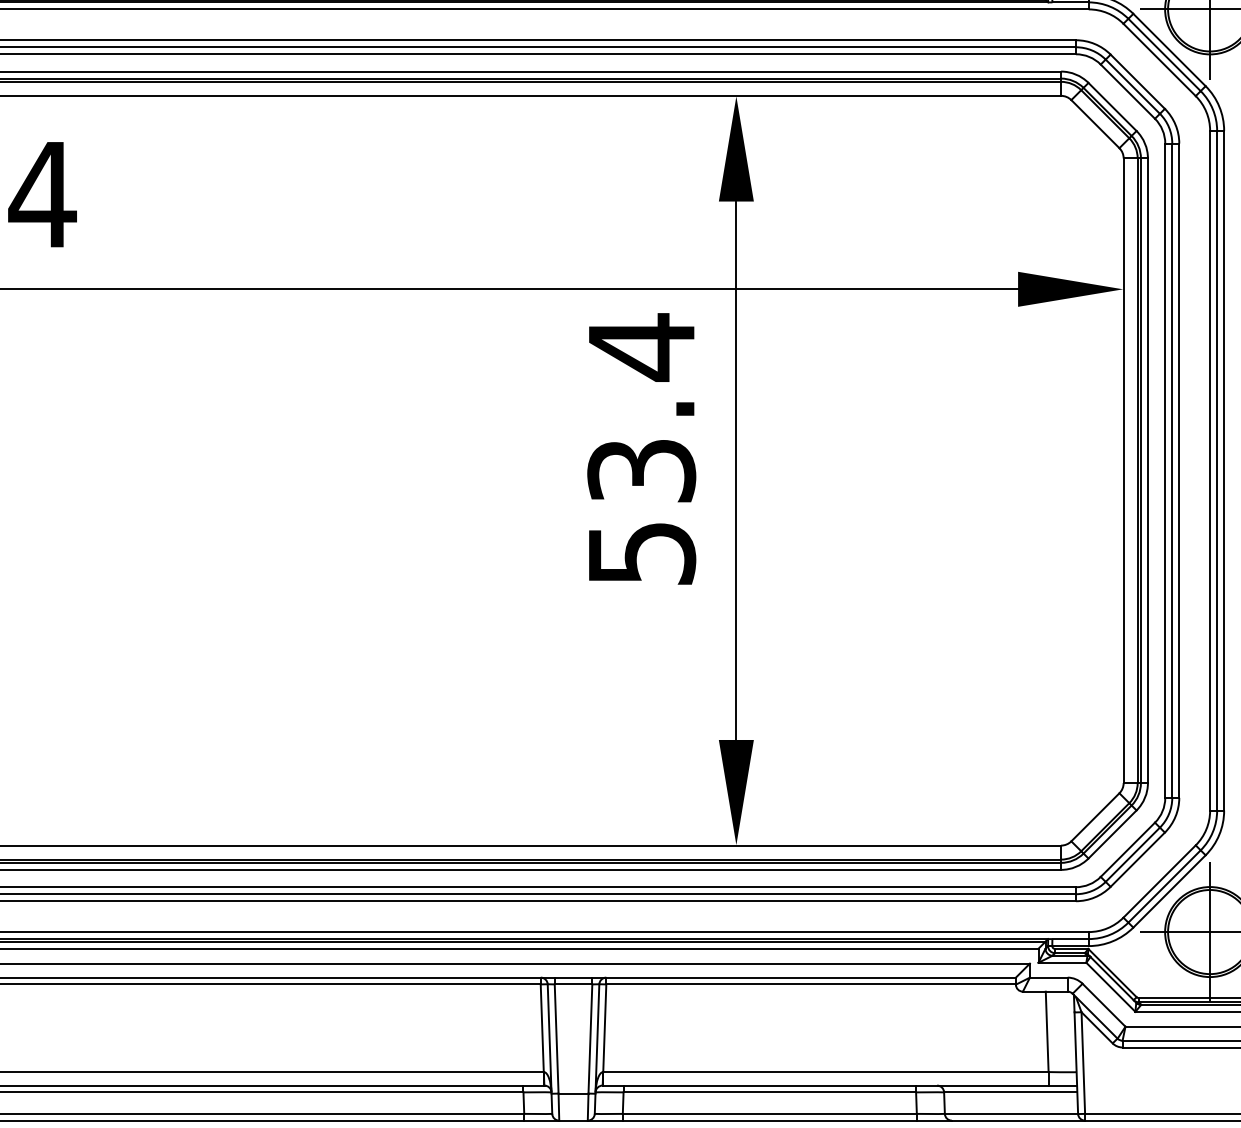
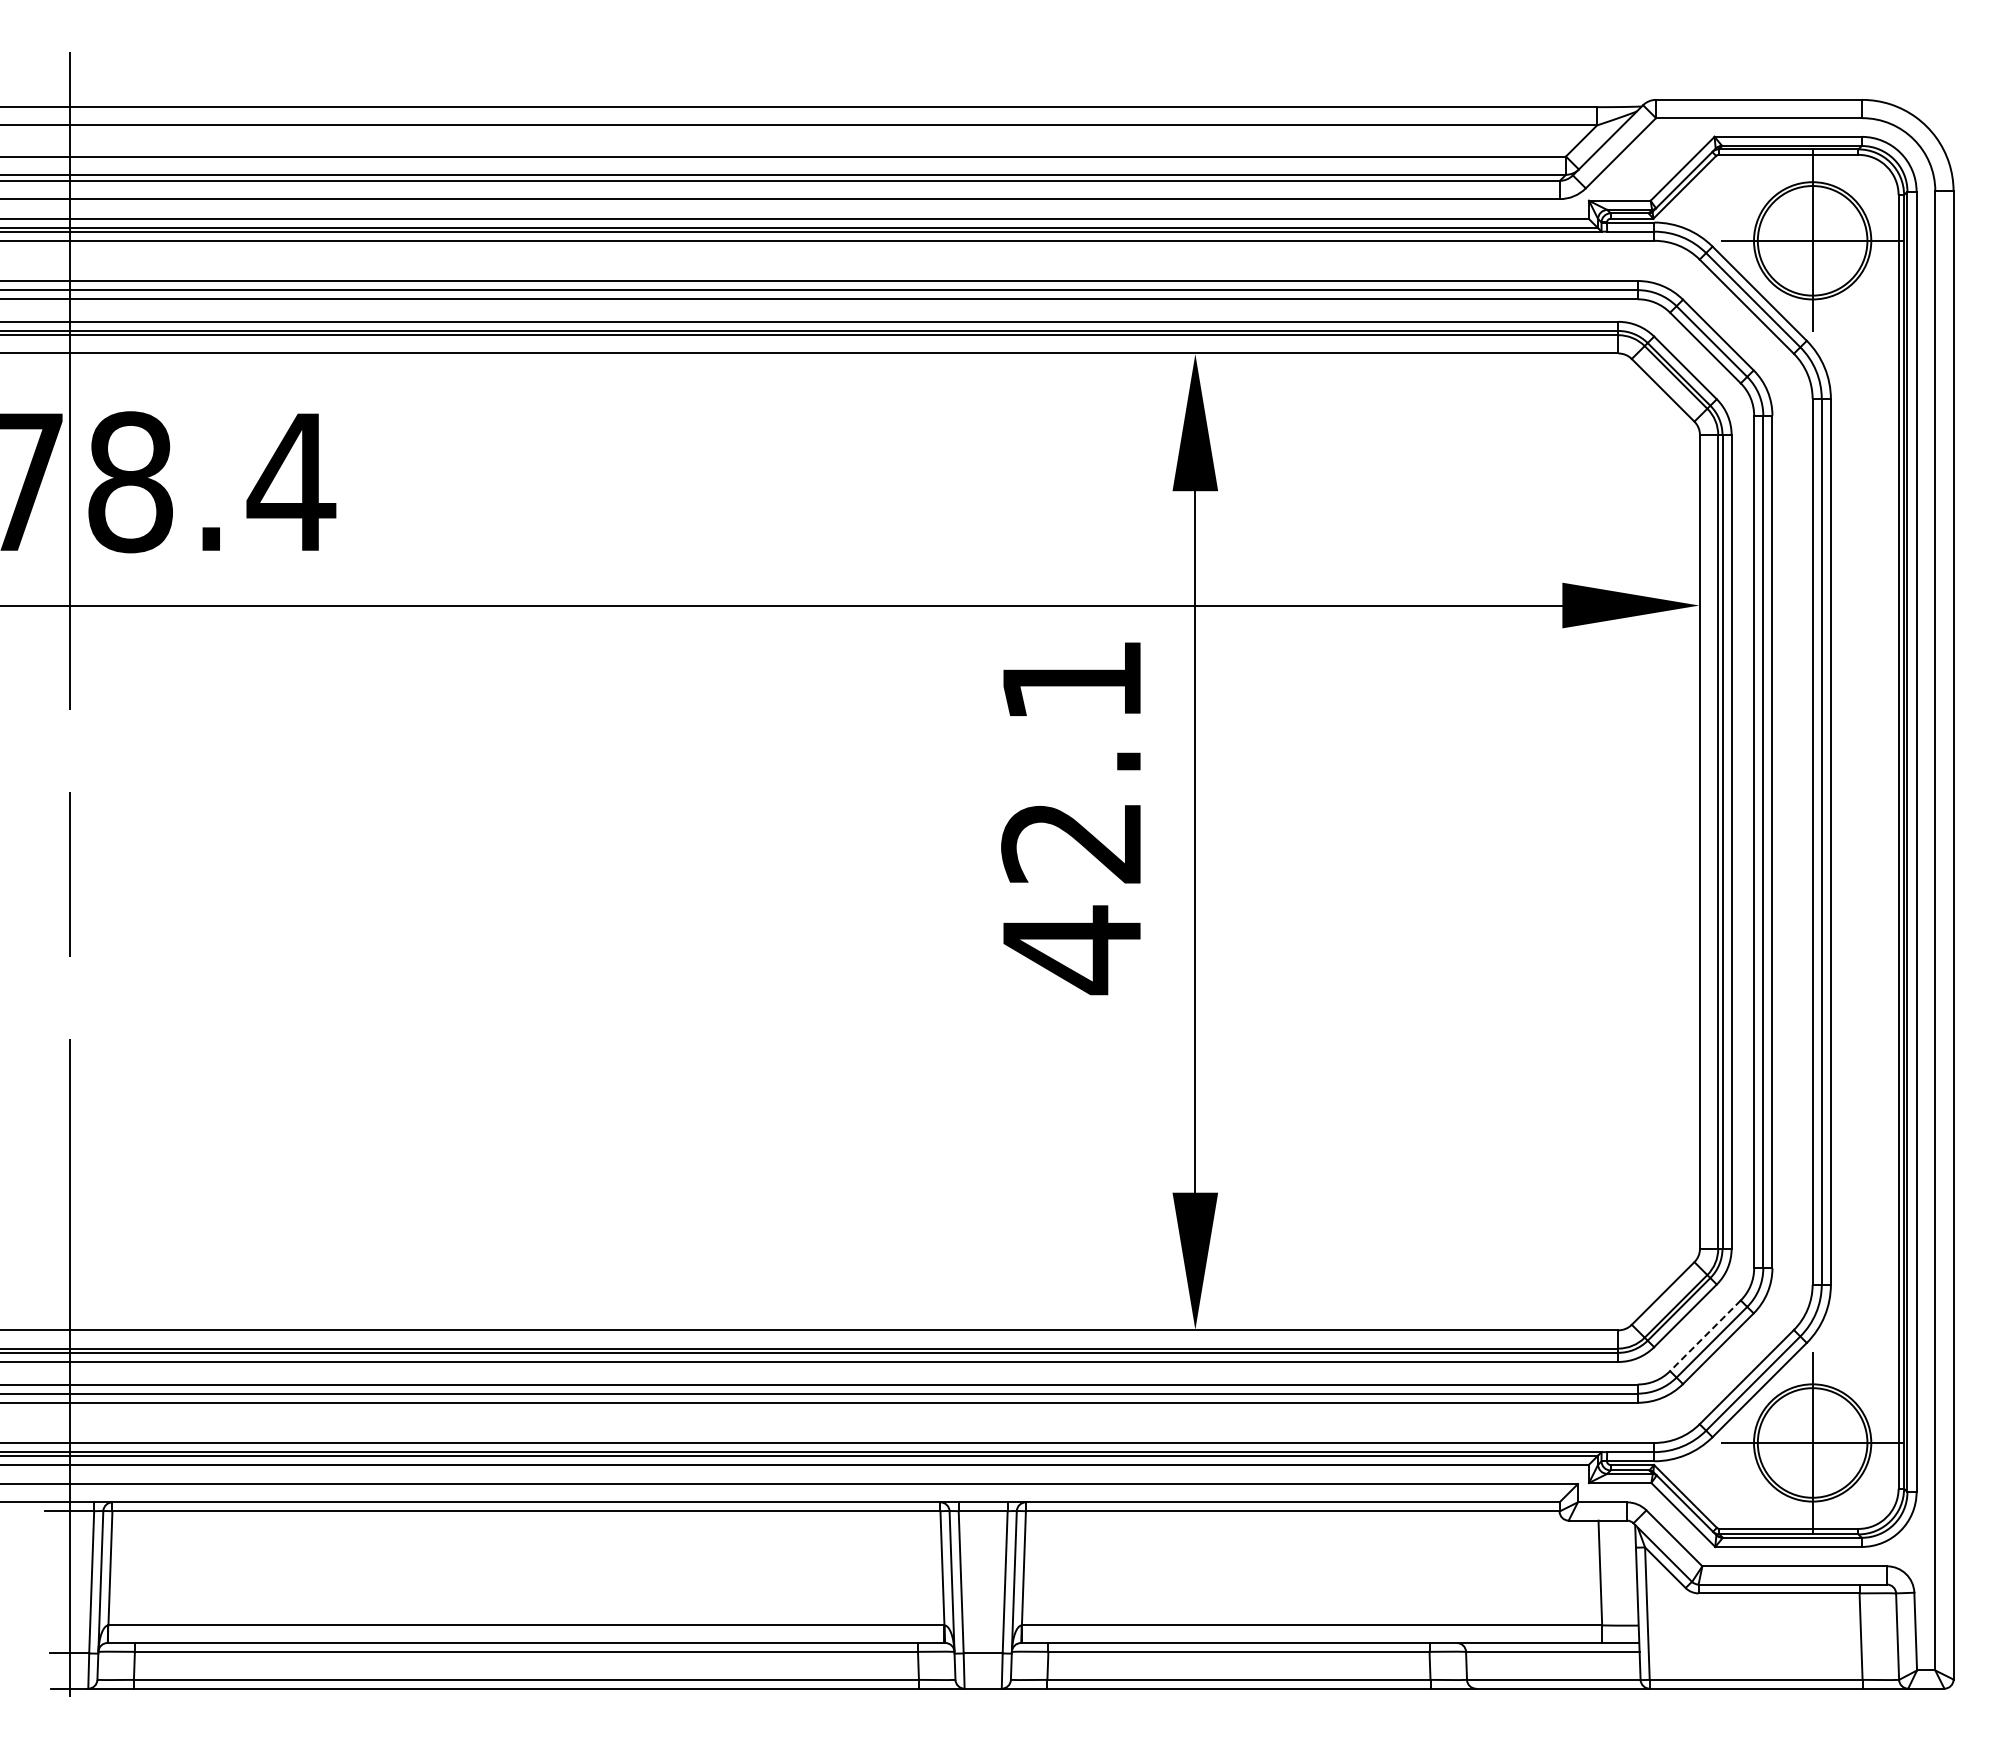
text: (642, 450) -> (1072, 815), 53.4 -> 42.1
line: (1127, 849) -> (1705, 1335), solid -> dashed

